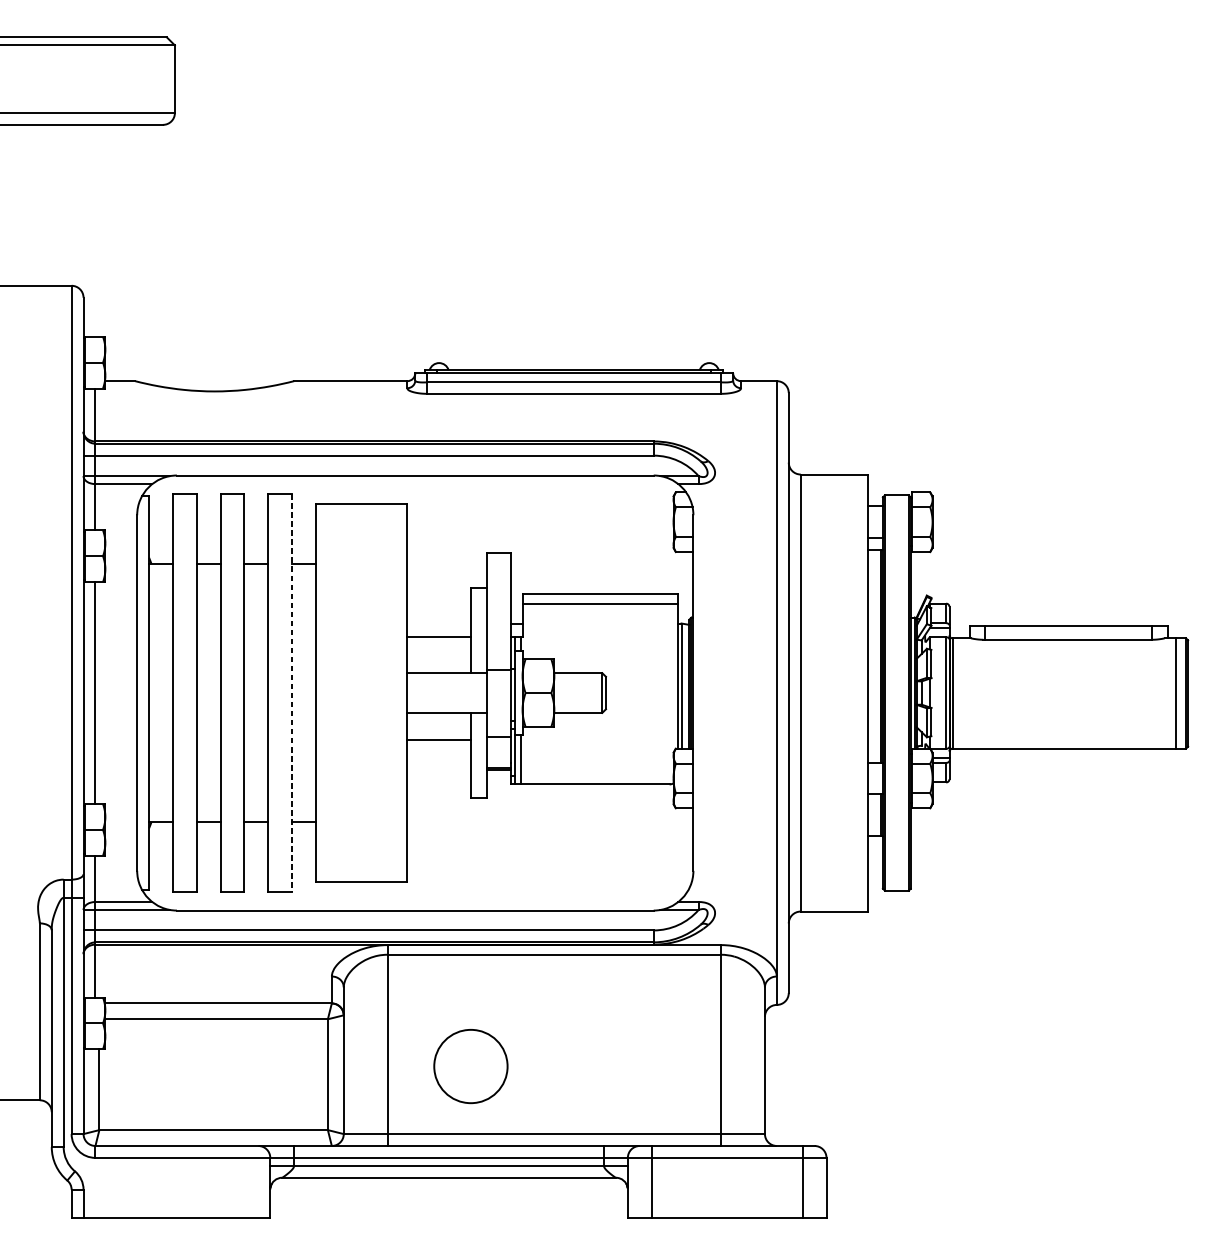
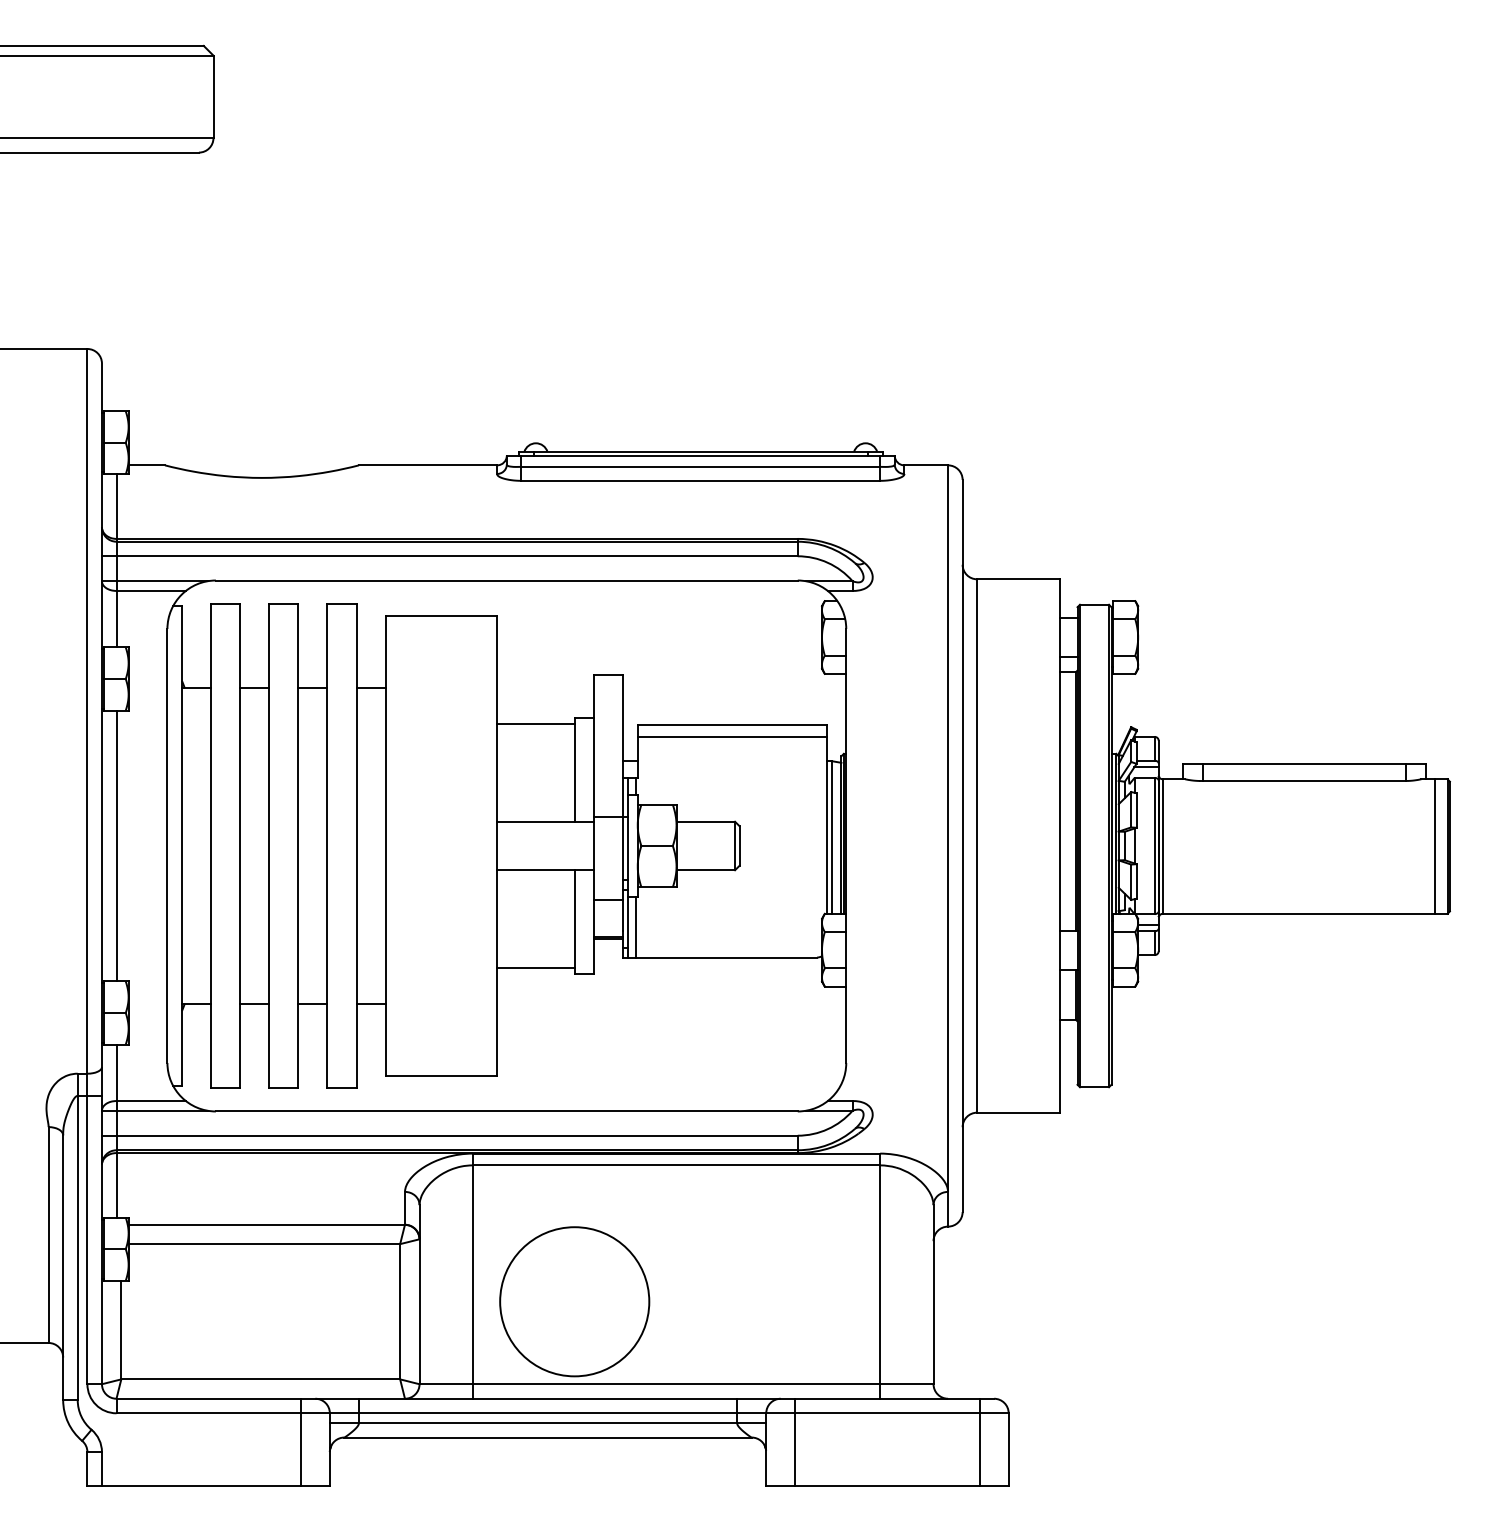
line: (438, 636) -> (535, 723), moved
line: (292, 693) -> (356, 846), dashed -> solid
line: (438, 740) -> (535, 968), moved
circle: (470, 1066) -> (574, 1301), size x1.67
line: (246, 1181) -> (300, 1442), added

